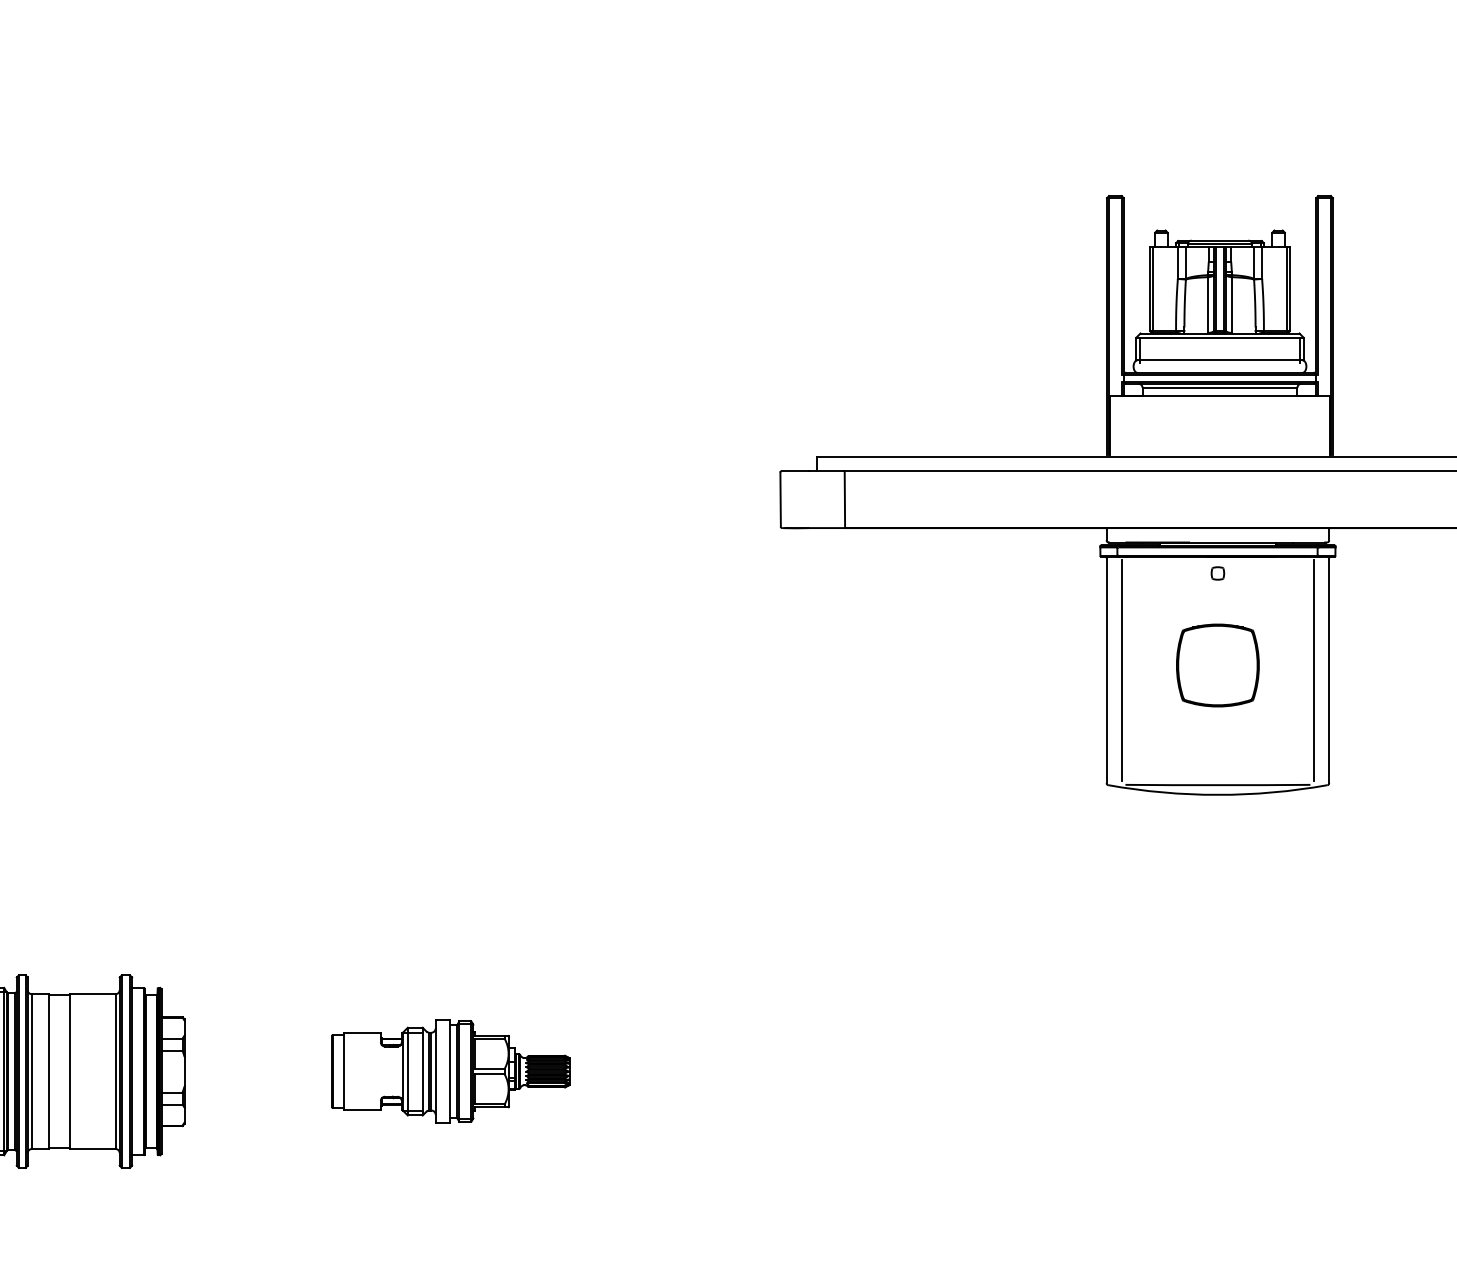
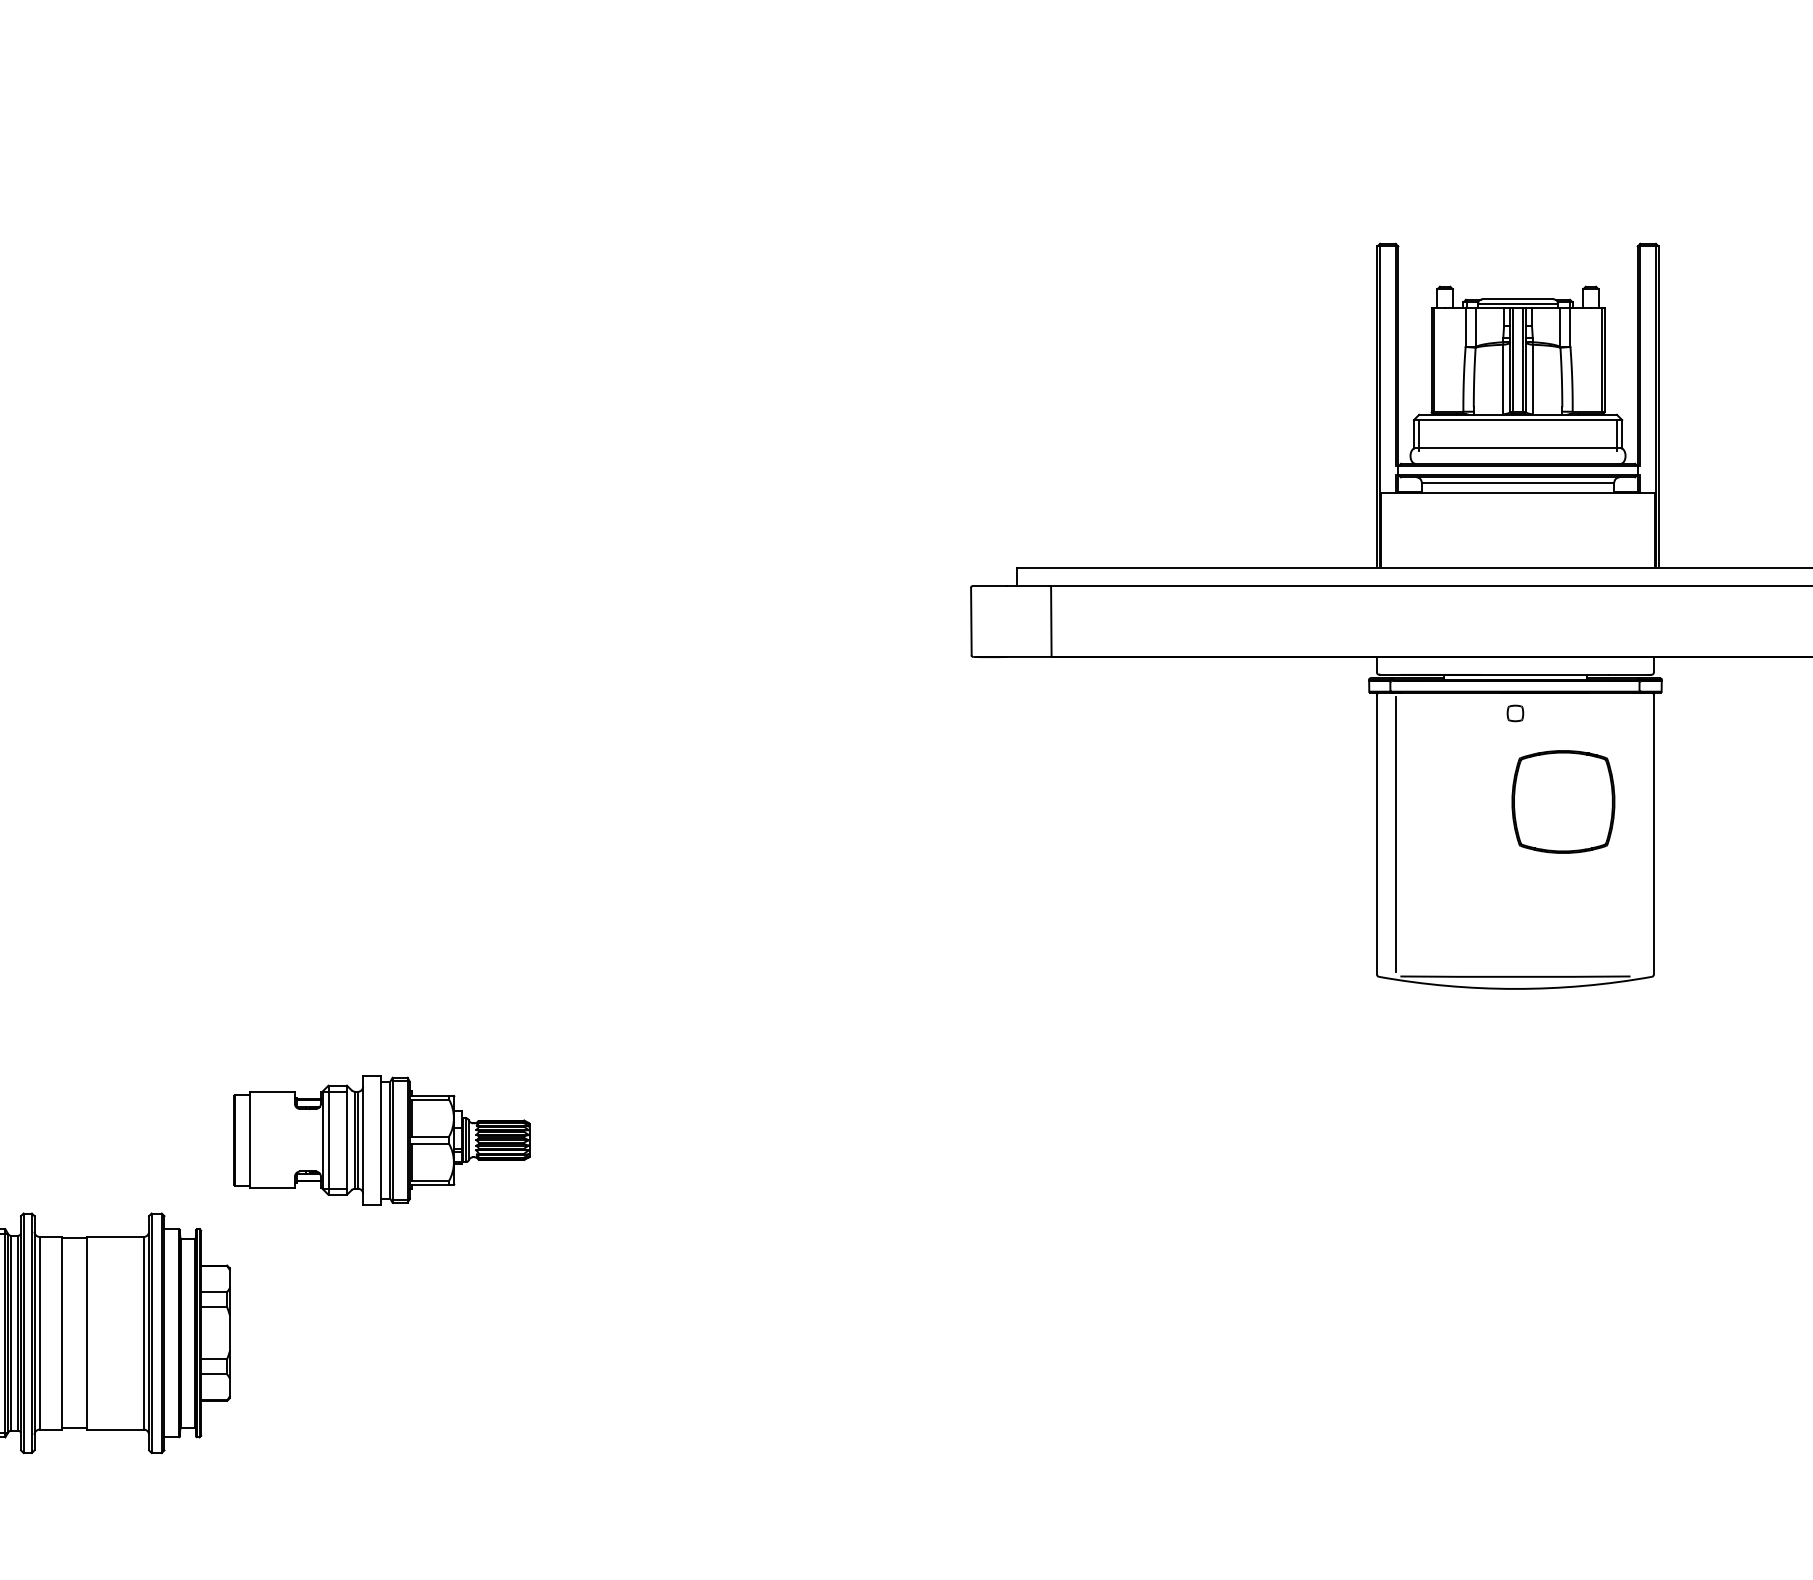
part: (1217, 665) -> (1563, 801), moved
line: (1313, 670) -> (1634, 834), removed
part: (450, 1071) -> (381, 1140), moved

